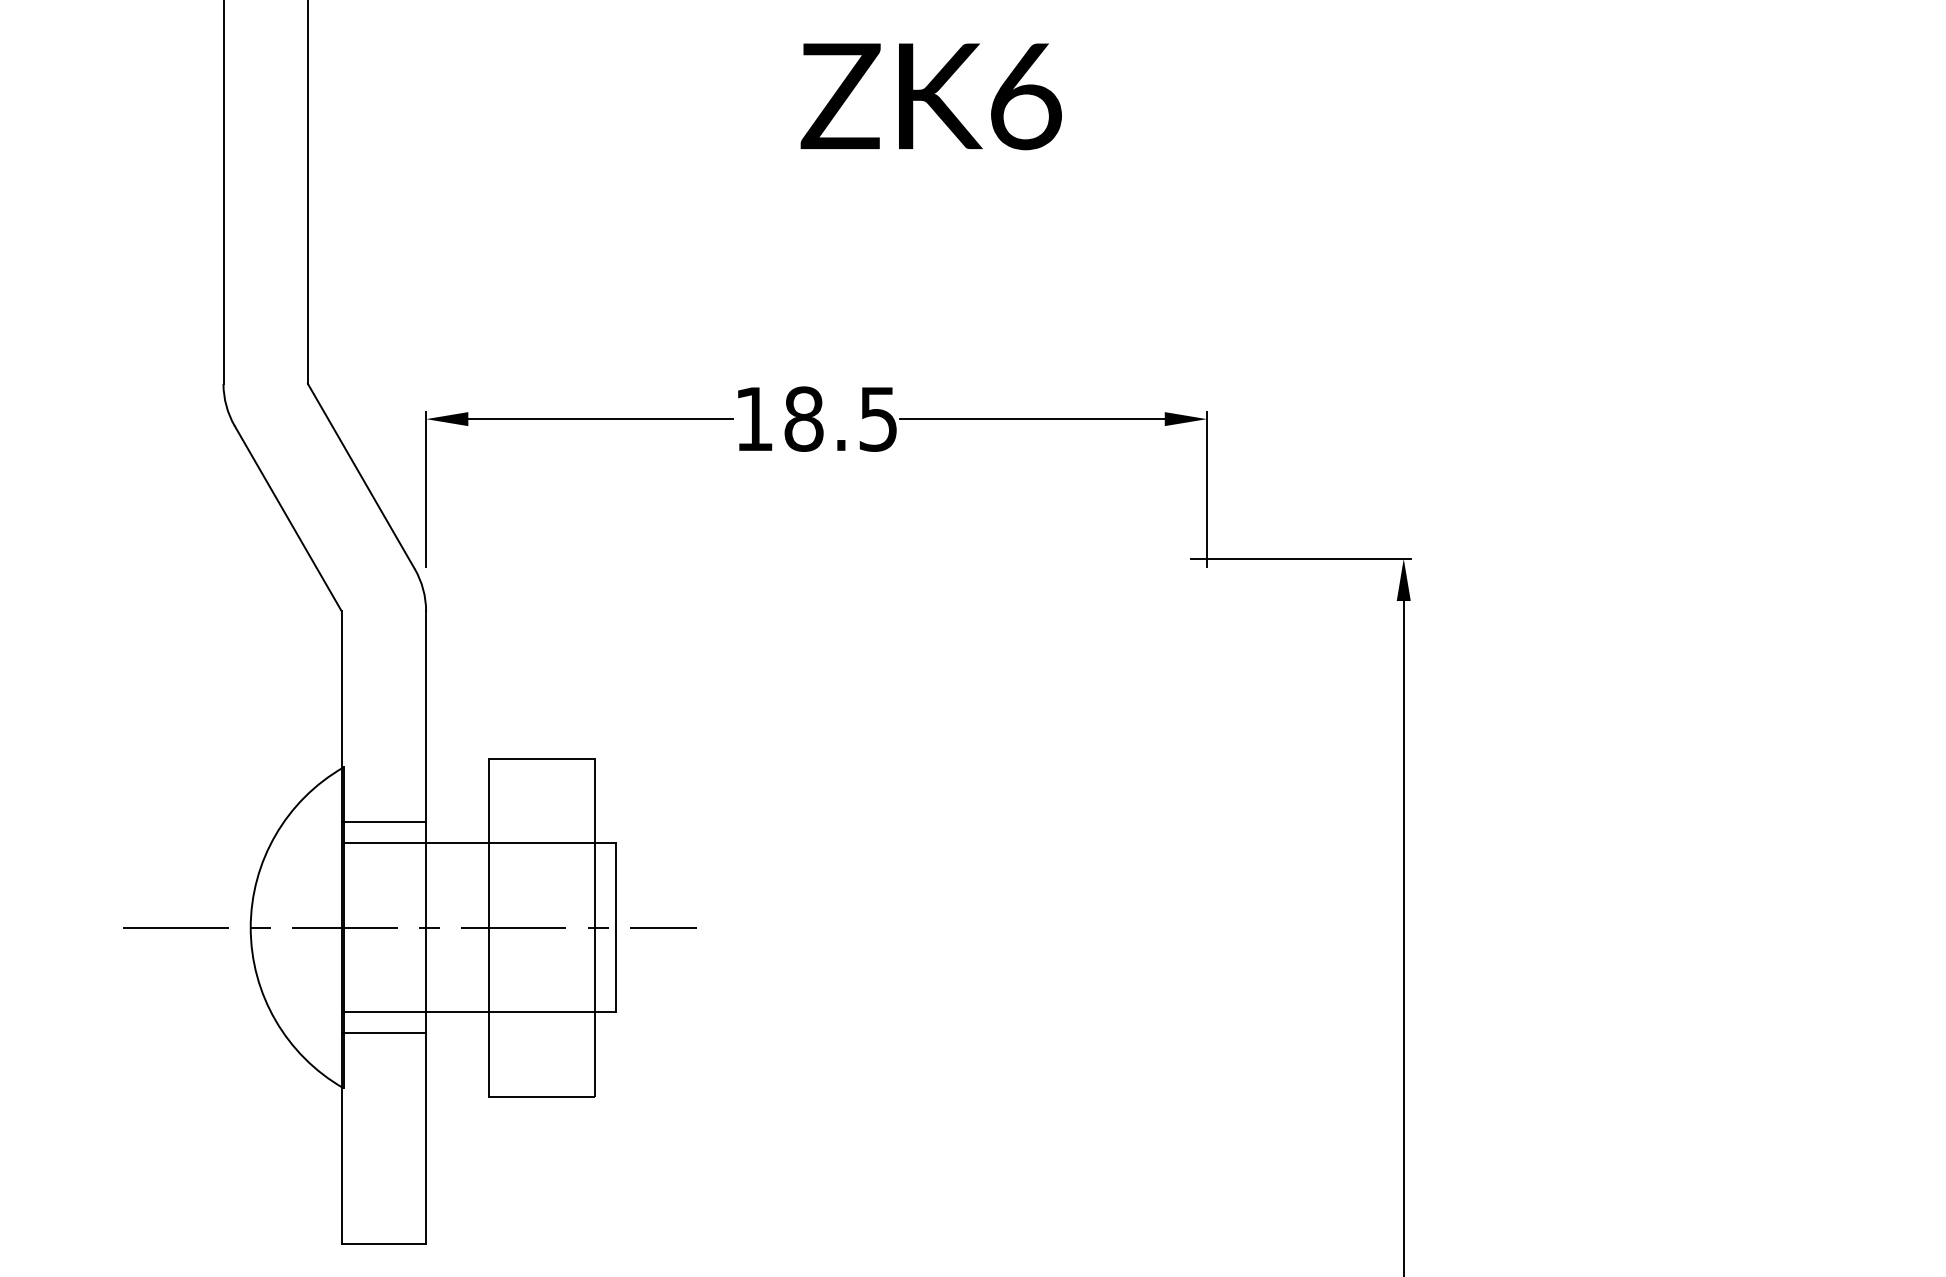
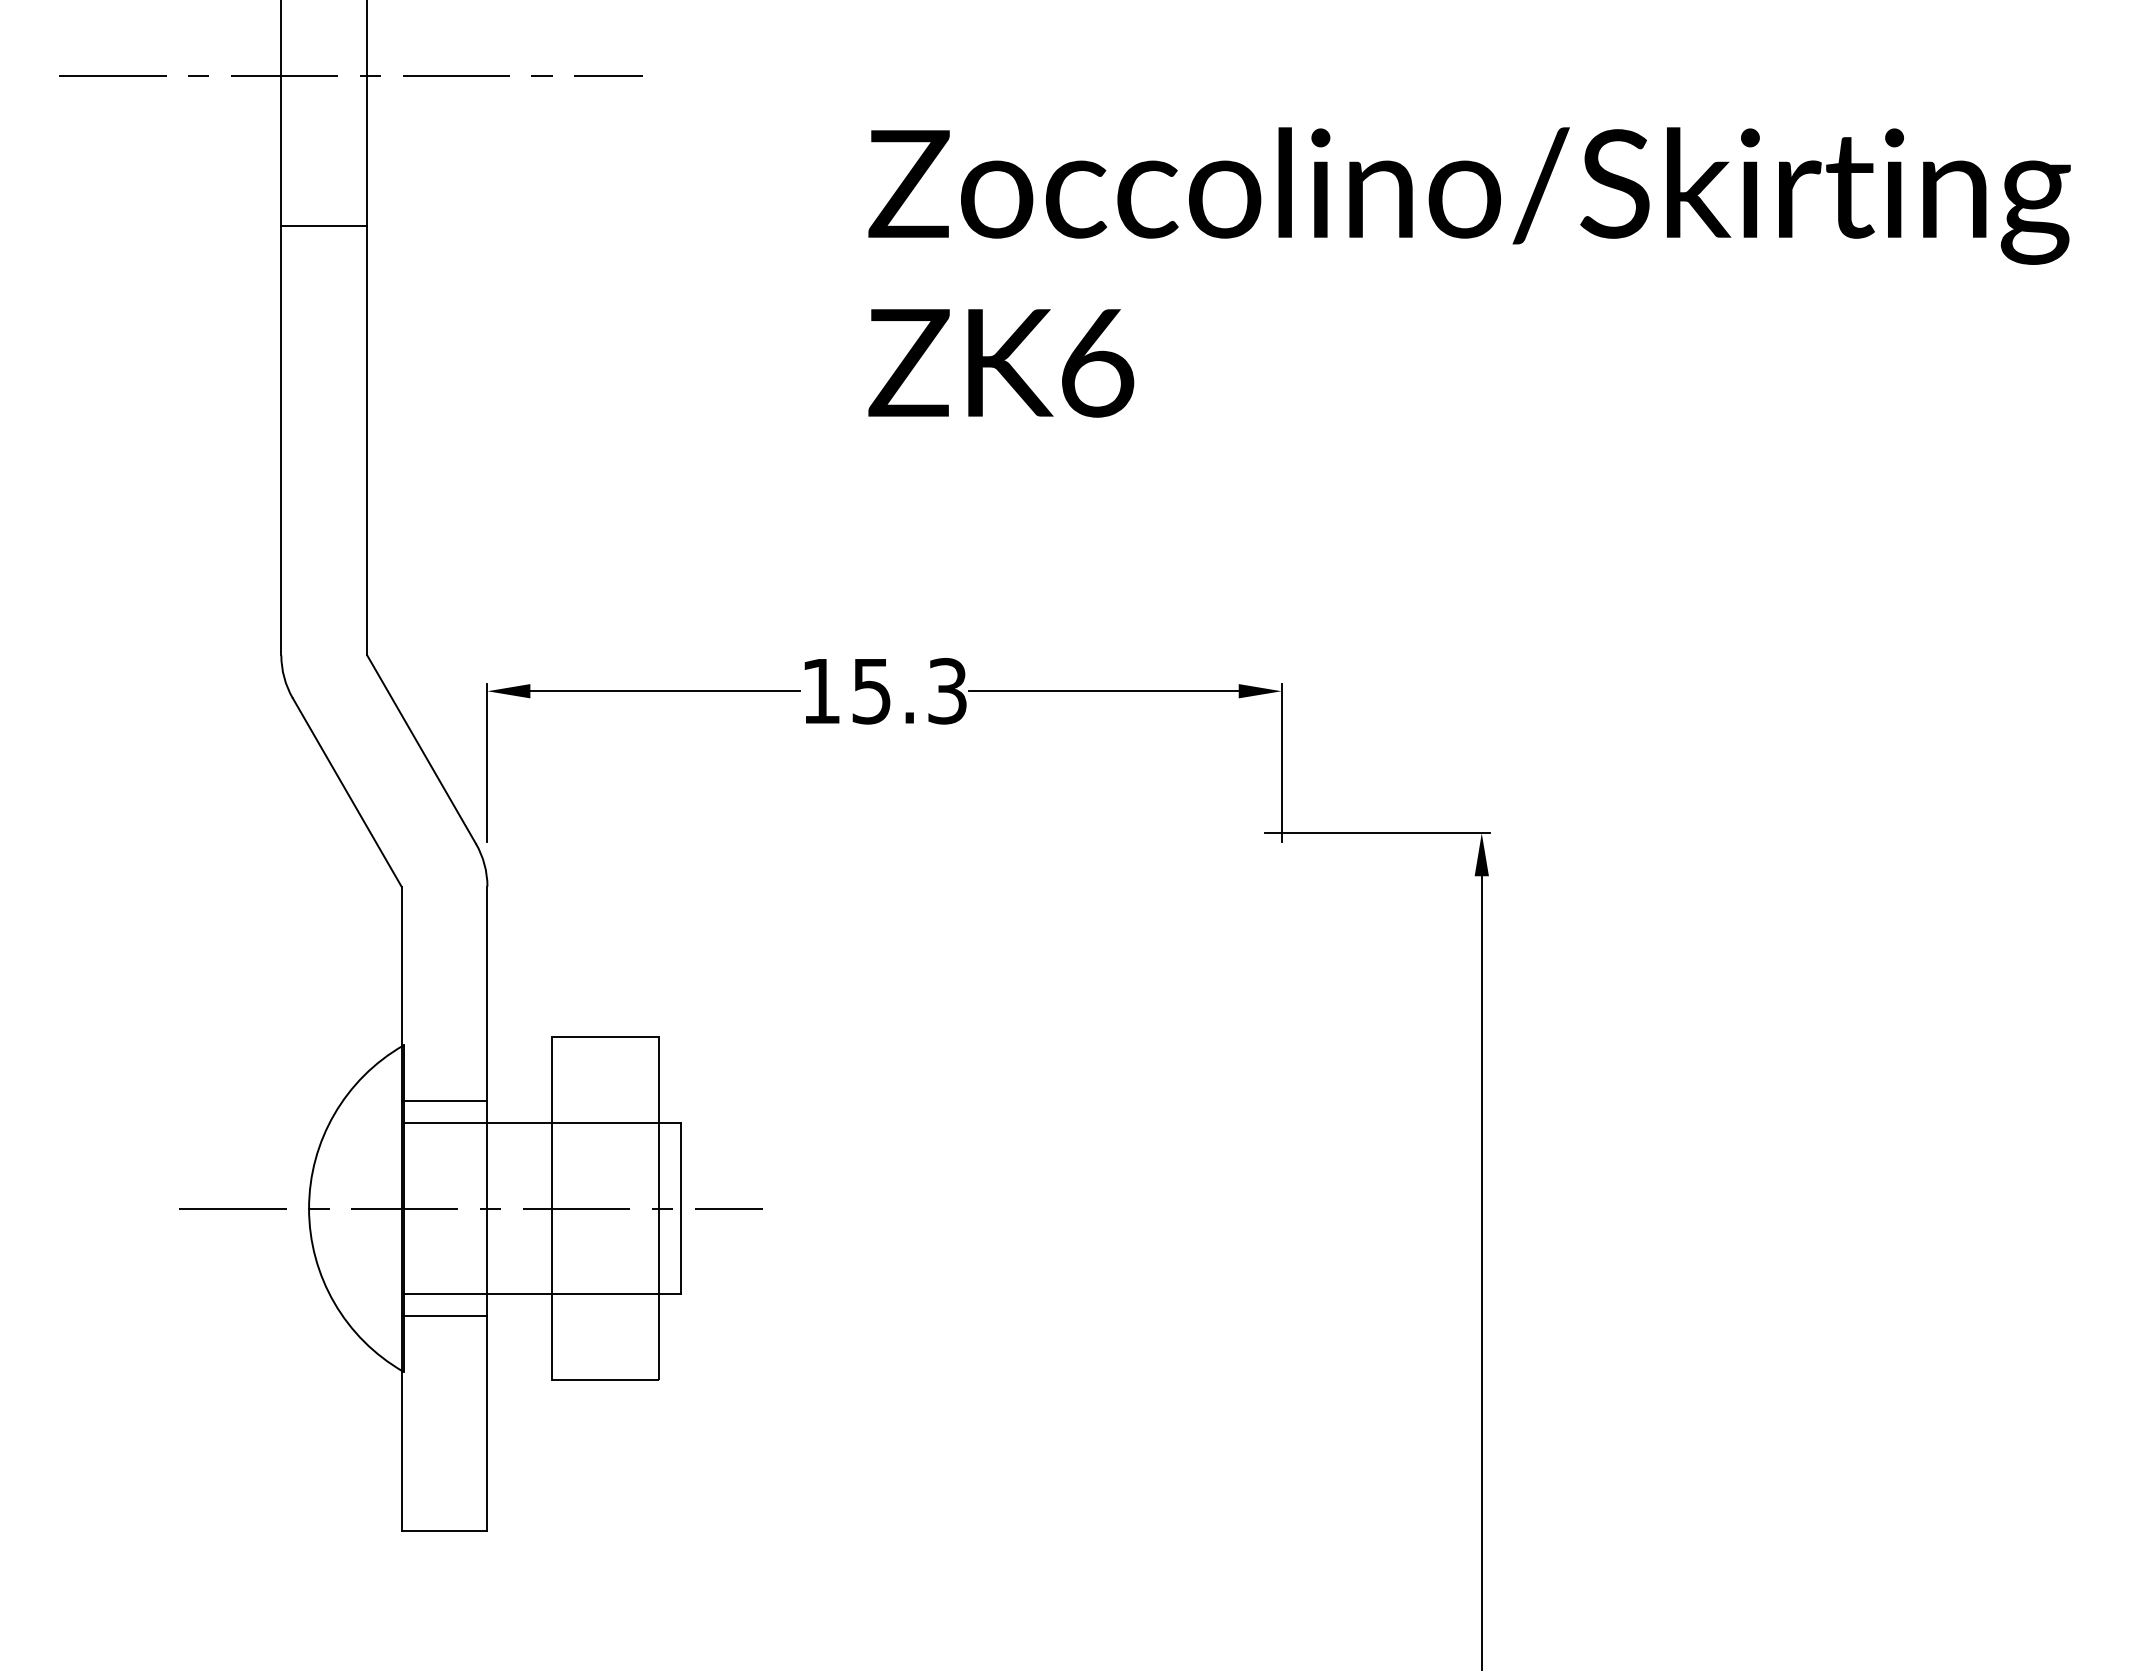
text: (841, 419) -> (909, 691), 18.5 -> 15.3

